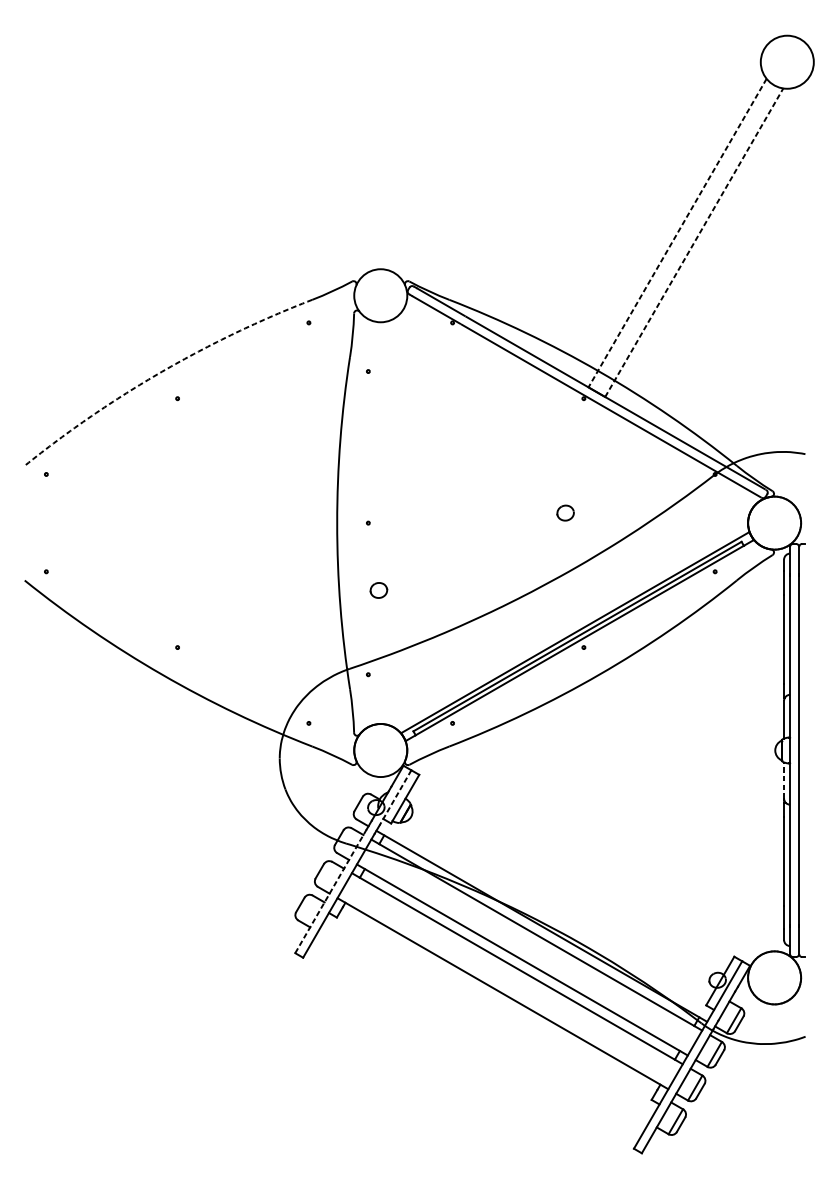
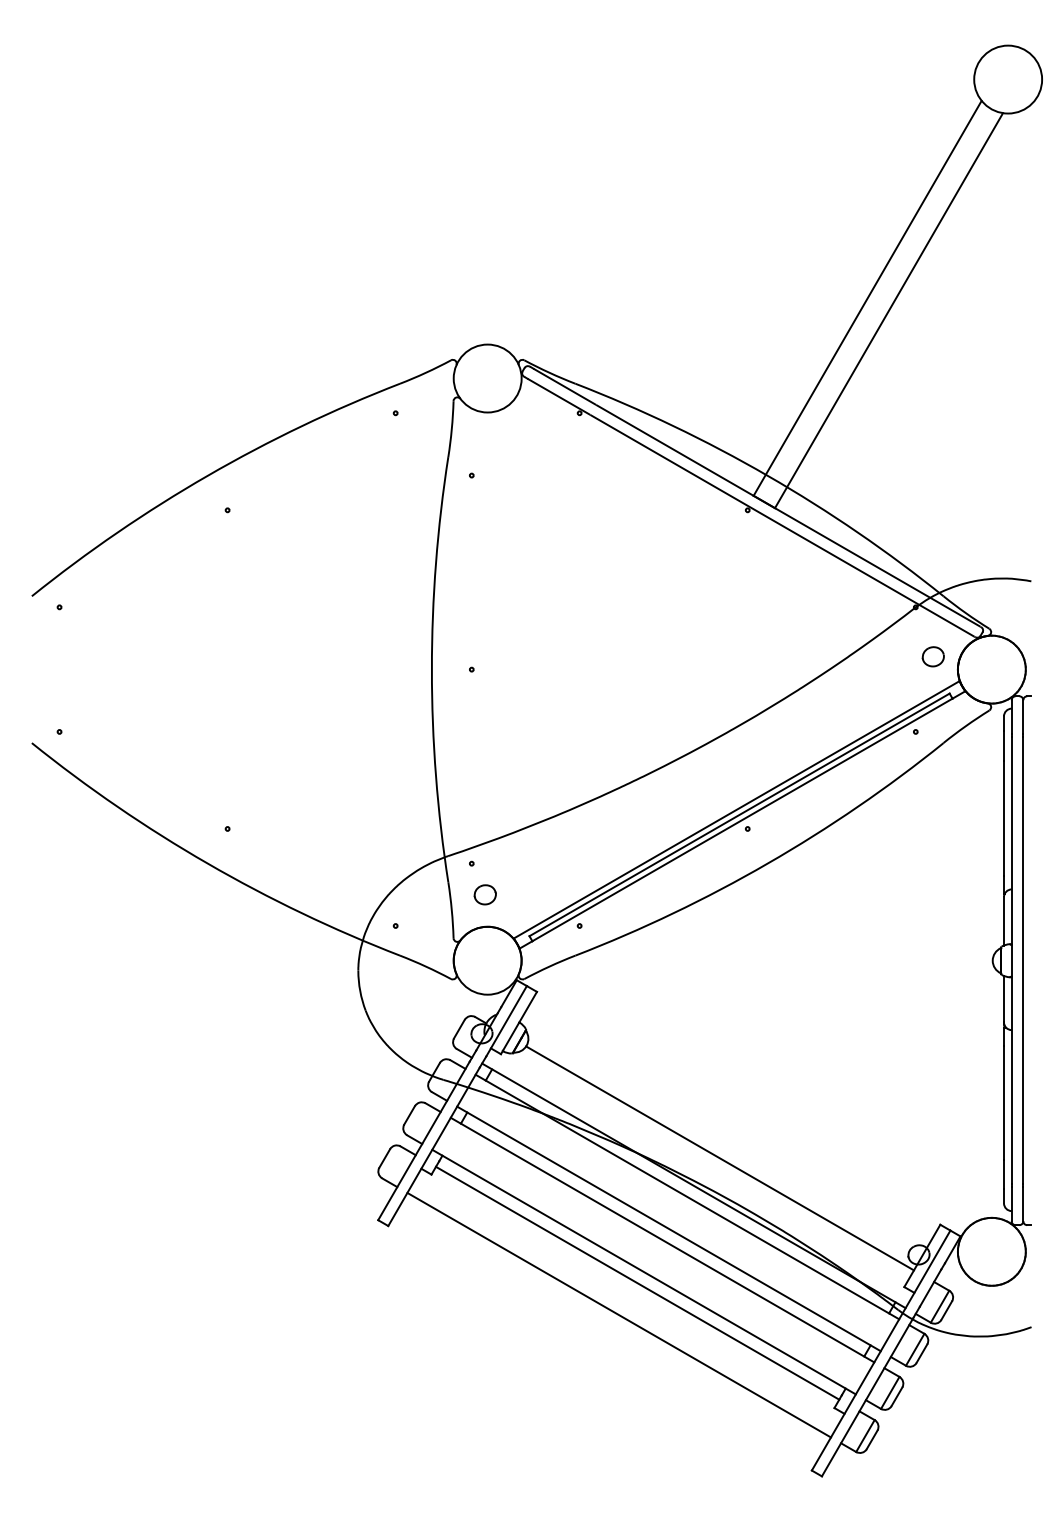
line: (677, 233) -> (867, 298), dashed -> solid
line: (694, 242) -> (889, 310), dashed -> solid
arc: (161, 371) -> (207, 475), dashed -> solid
part: (564, 512) -> (932, 656), moved
part: (378, 590) -> (484, 894), moved
line: (783, 780) -> (1003, 998), dashed -> solid
line: (395, 797) -> (506, 1021), dashed -> solid
line: (330, 890) -> (423, 1140), dashed -> solid
line: (561, 904) -> (719, 1158), added
line: (497, 1001) -> (637, 1282), added
line: (482, 1026) -> (618, 1314), added

